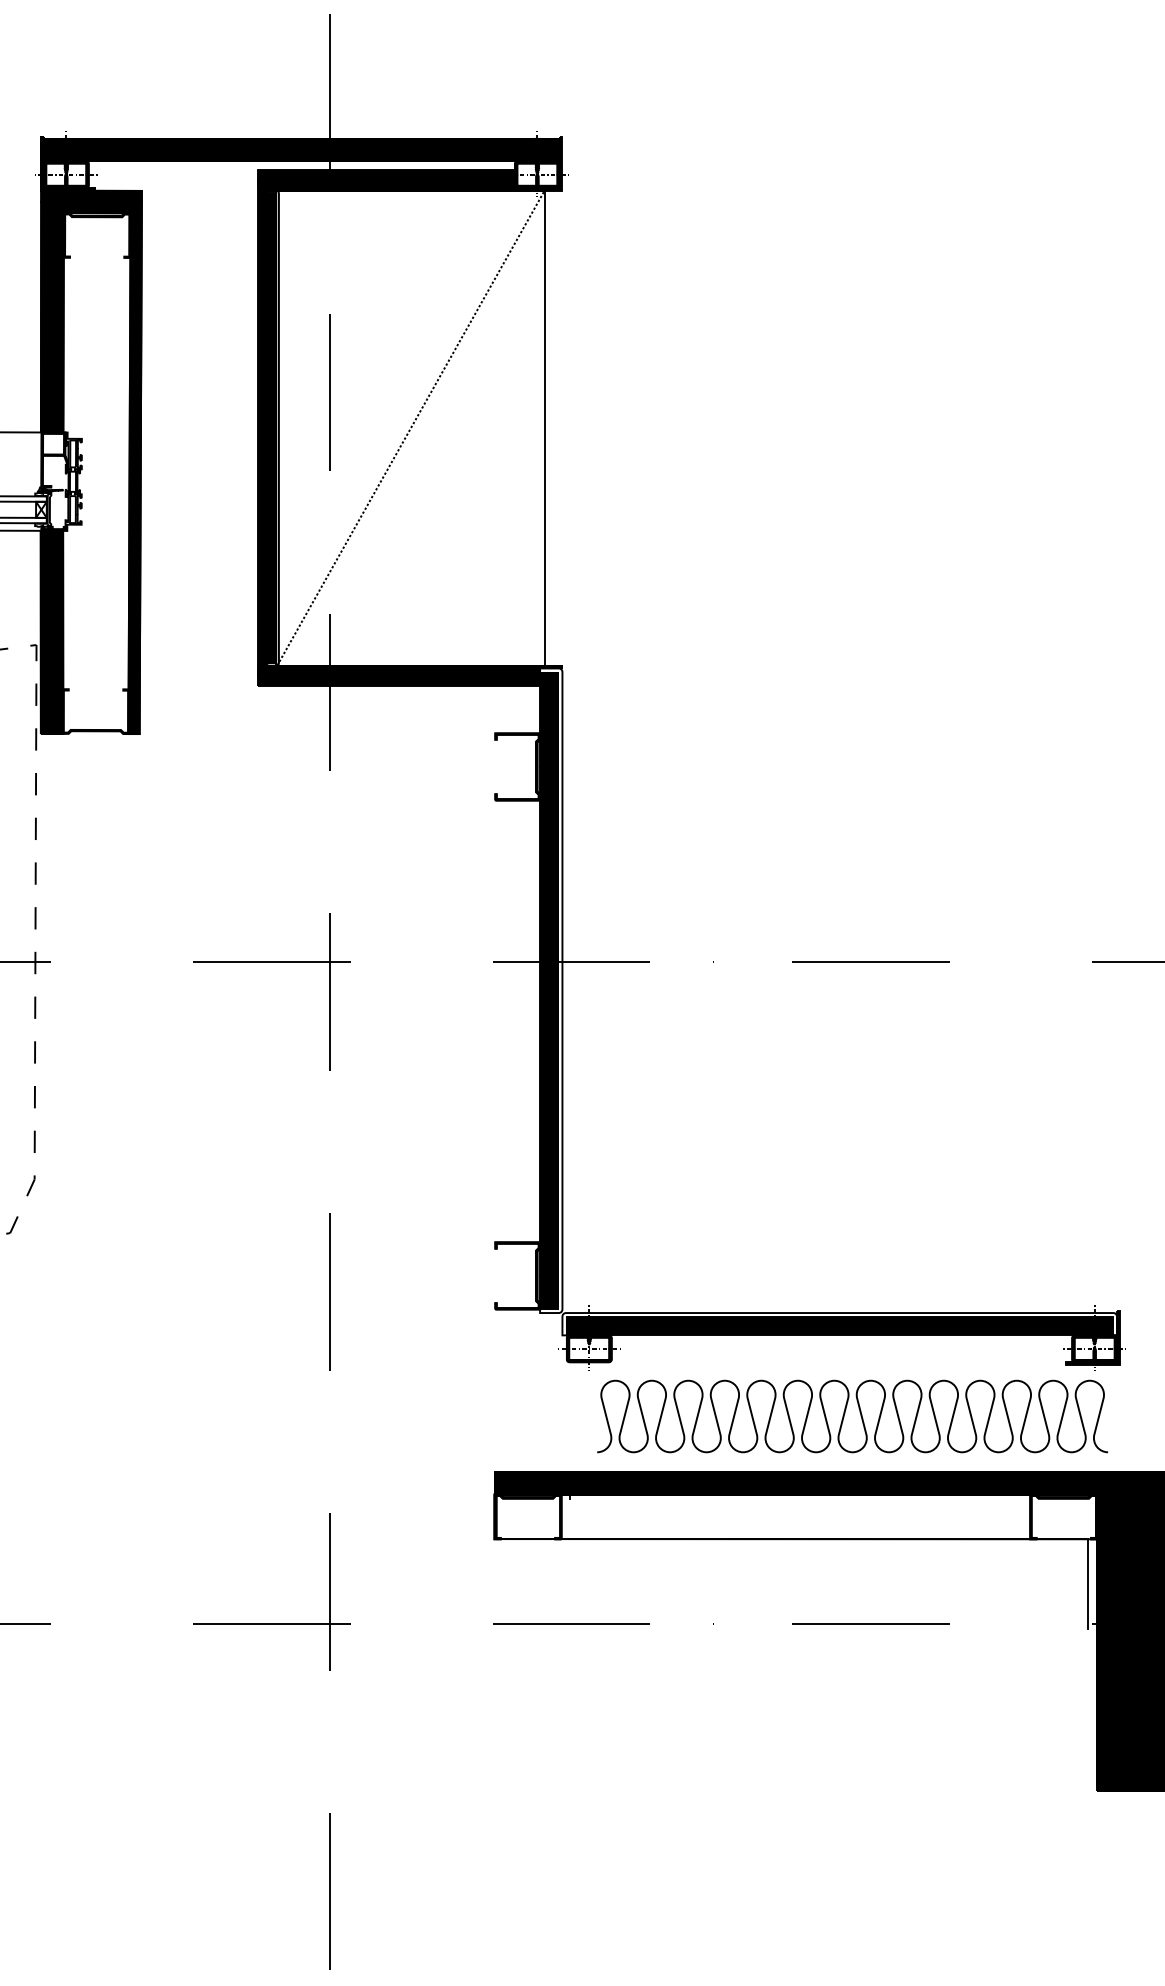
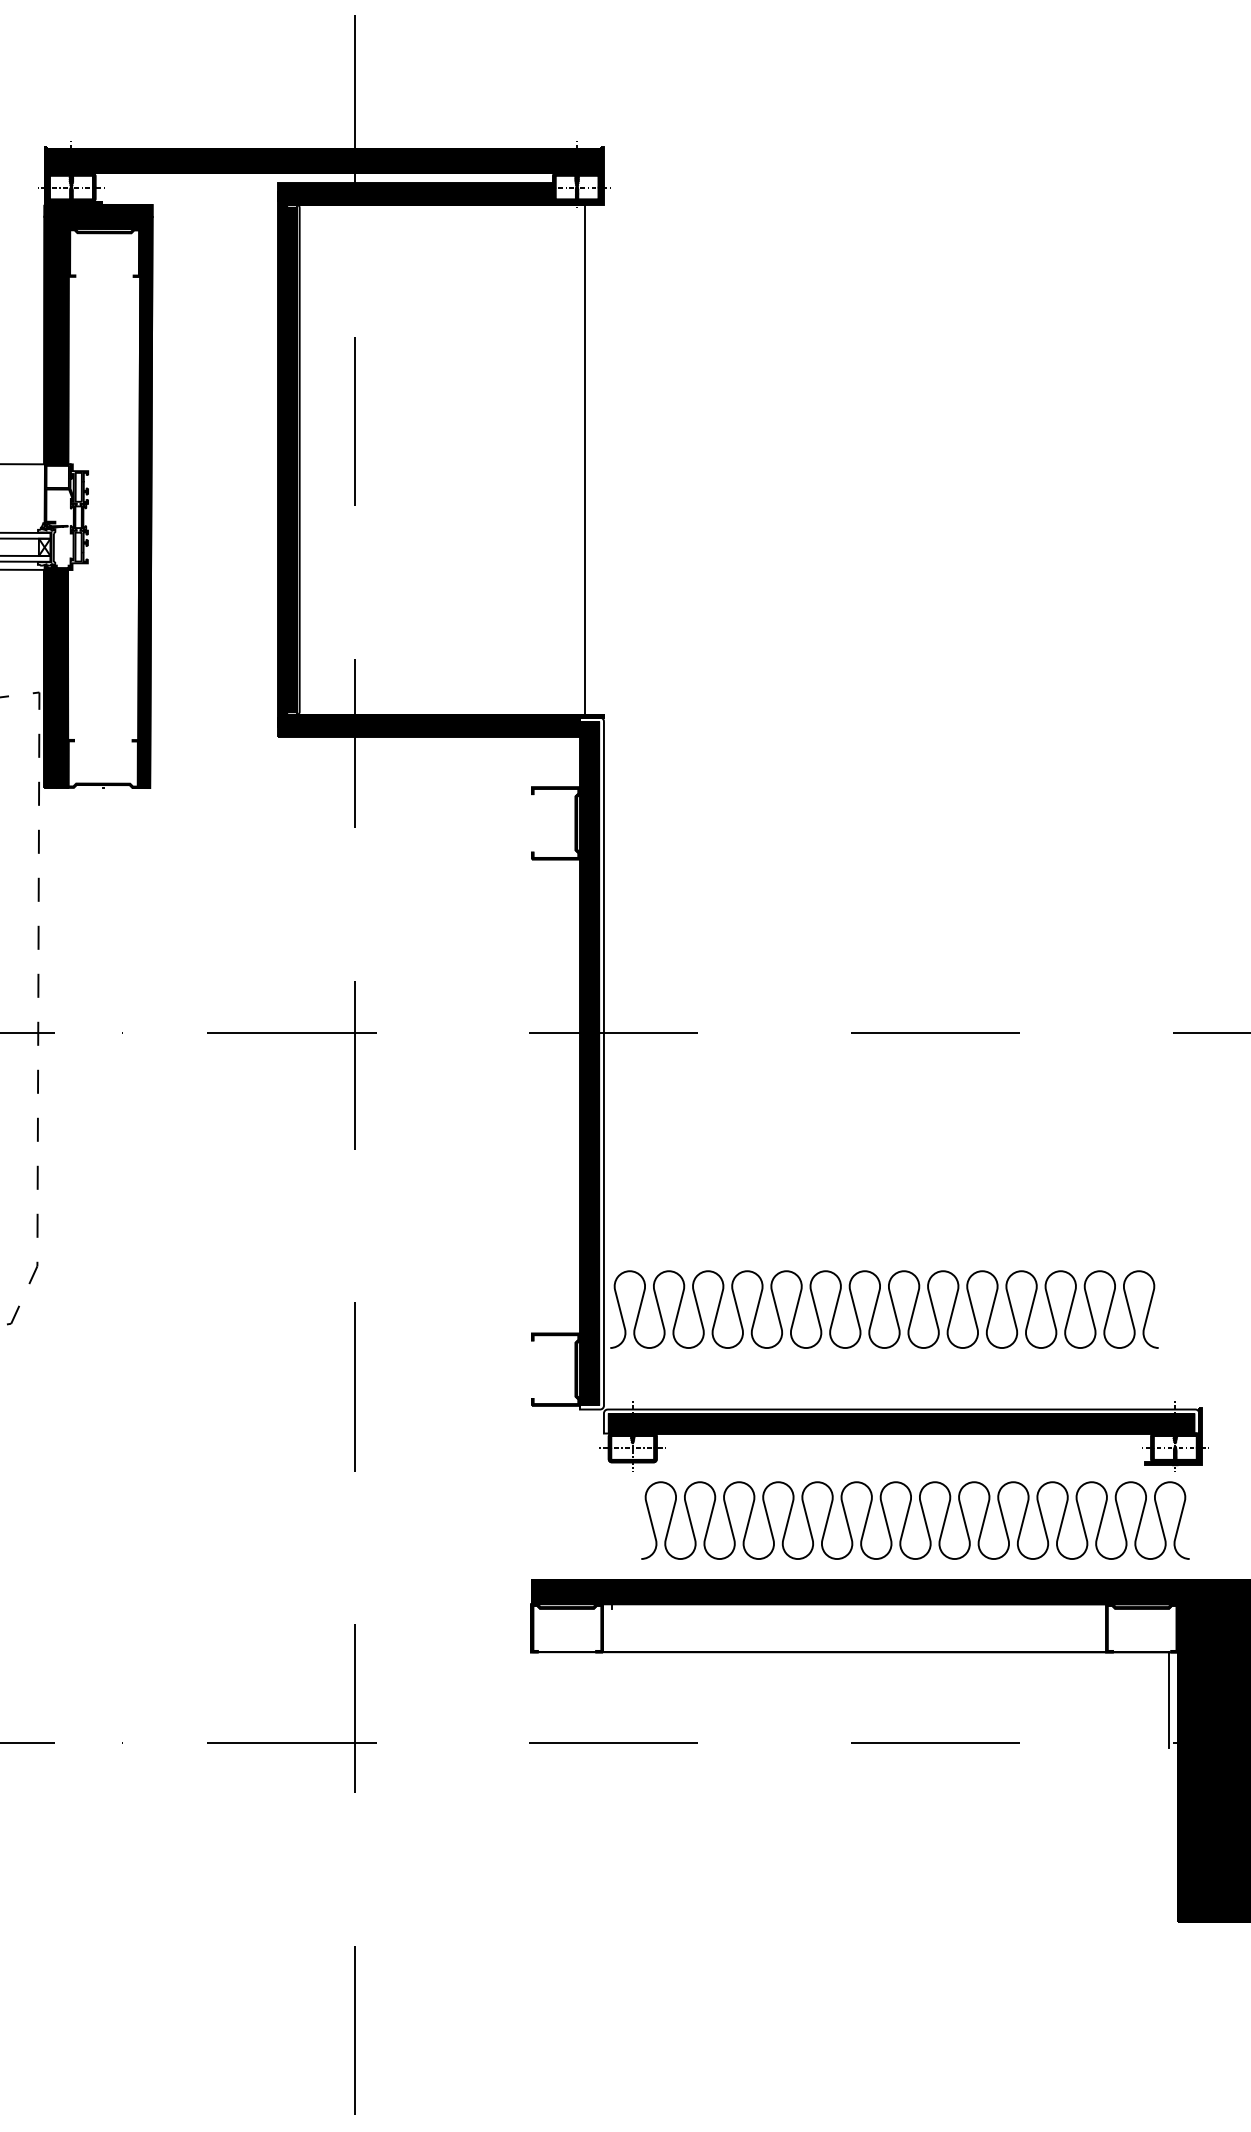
line: (410, 427) -> (440, 459), removed
curve: (816, 1217) -> (876, 1307), added

